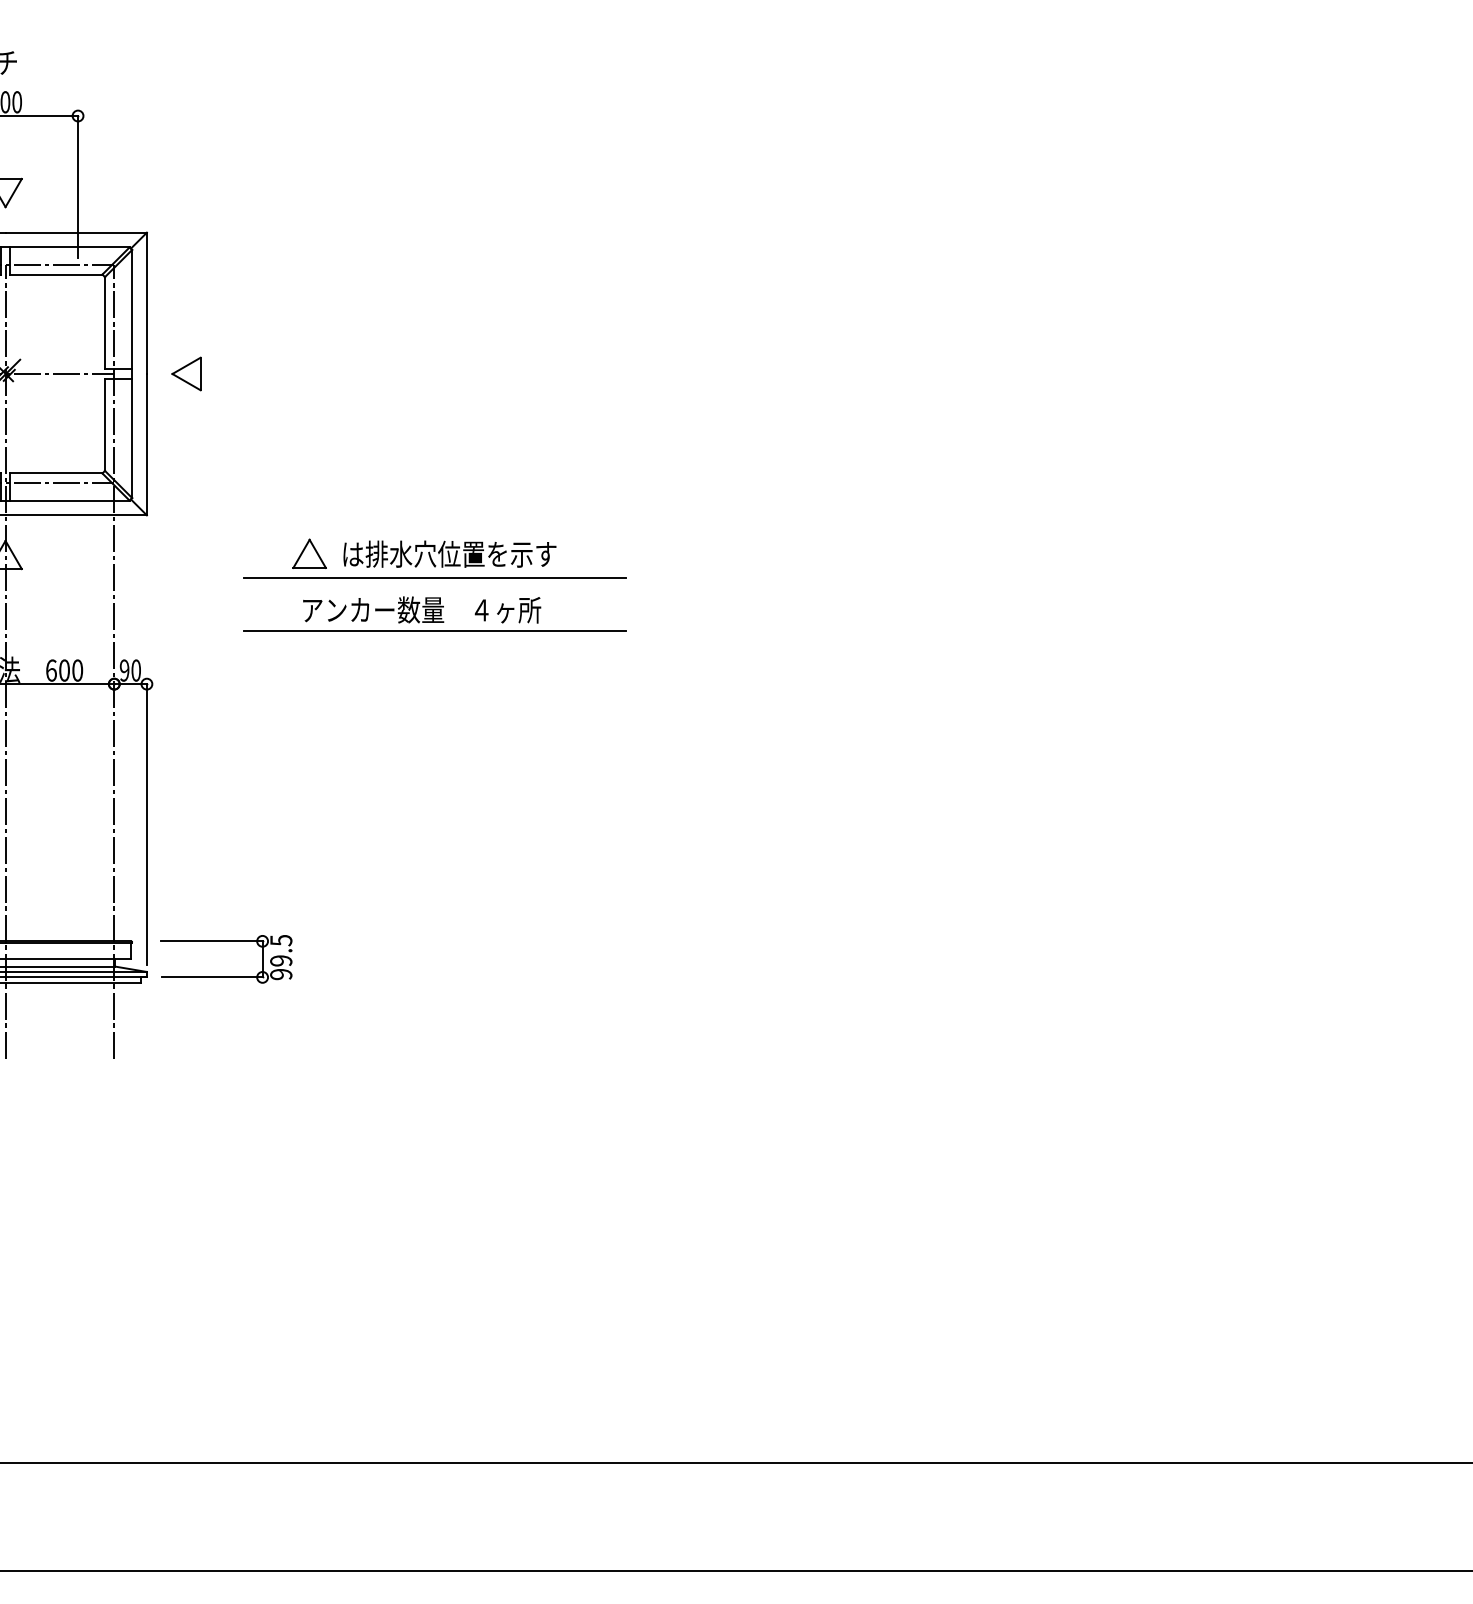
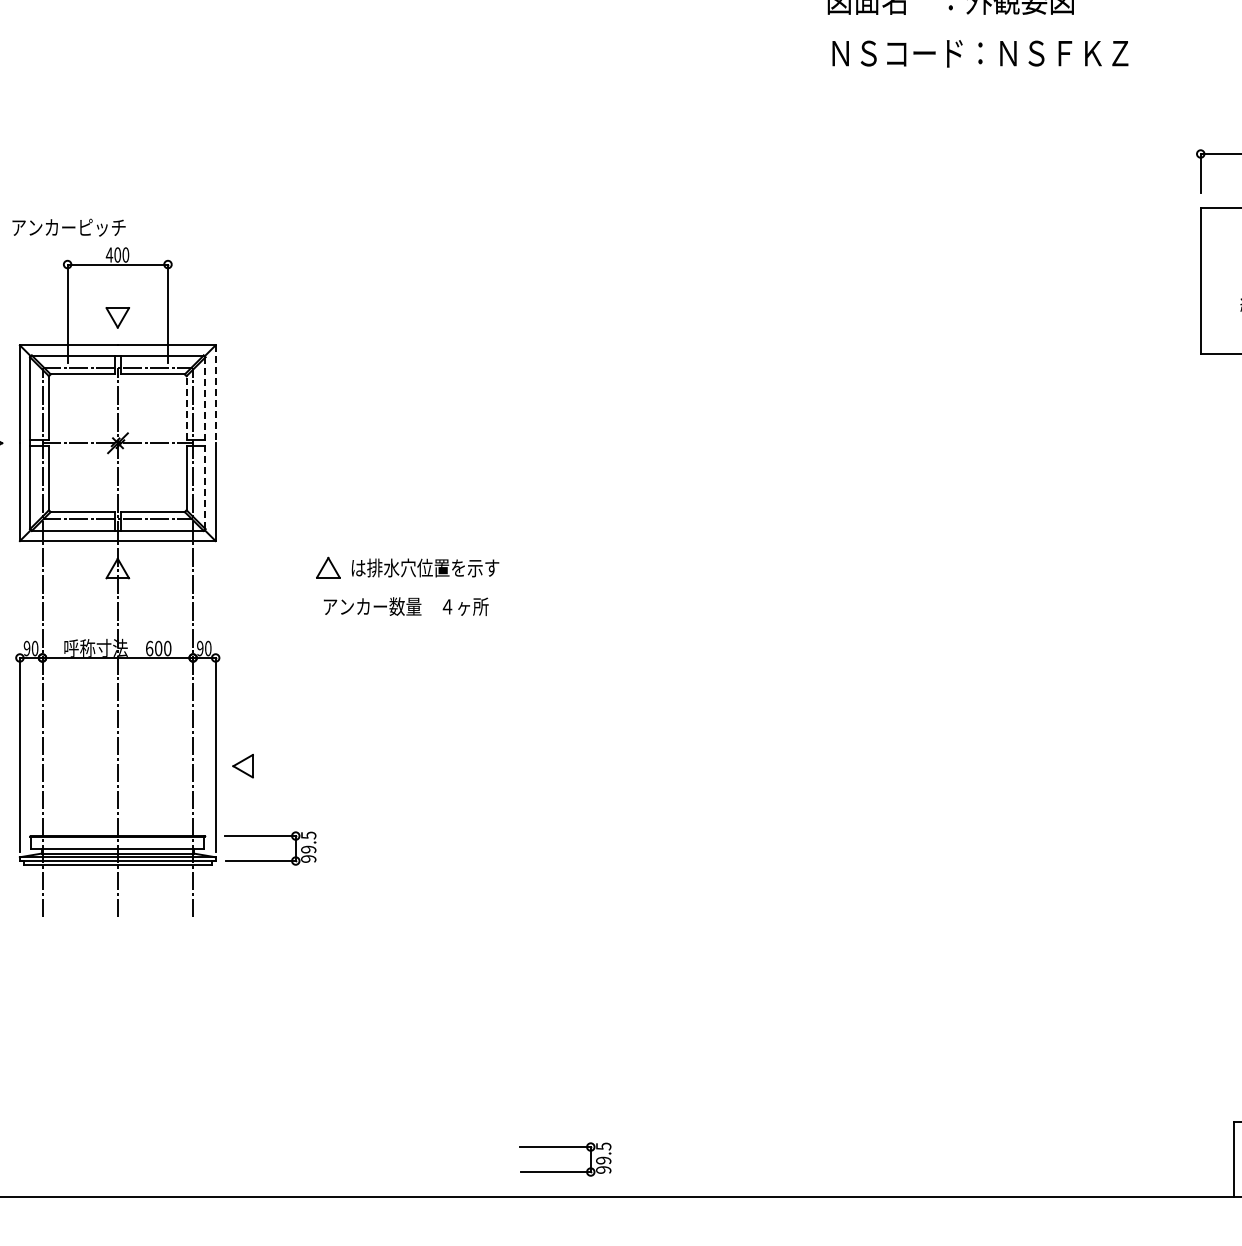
line: (146, 303) -> (215, 394), solid -> dashed
line: (104, 323) -> (186, 408), solid -> dashed
line: (132, 374) -> (205, 443), solid -> dashed
part: (185, 374) -> (242, 766), moved
line: (435, 578) -> (415, 584), removed
line: (435, 631) -> (415, 621), removed
part: (652, 1391) -> (565, 1147), added

